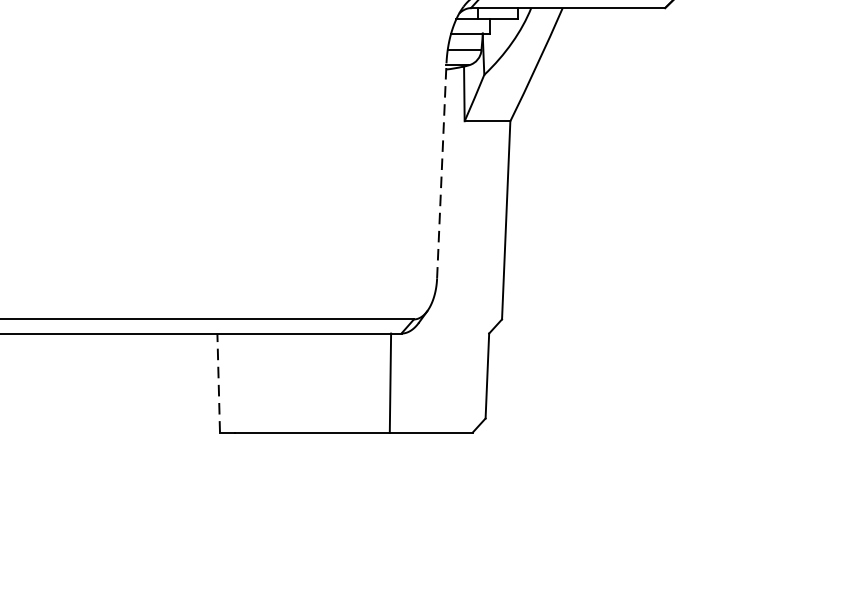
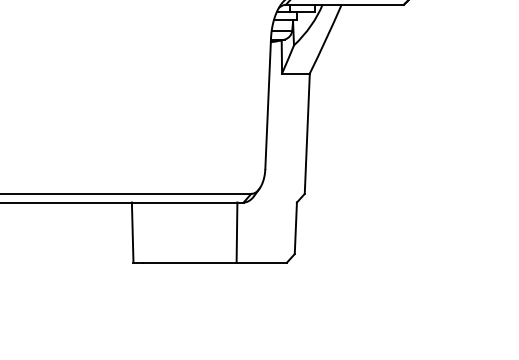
line: (442, 170) -> (268, 103), dashed -> solid
line: (218, 382) -> (132, 232), dashed -> solid

